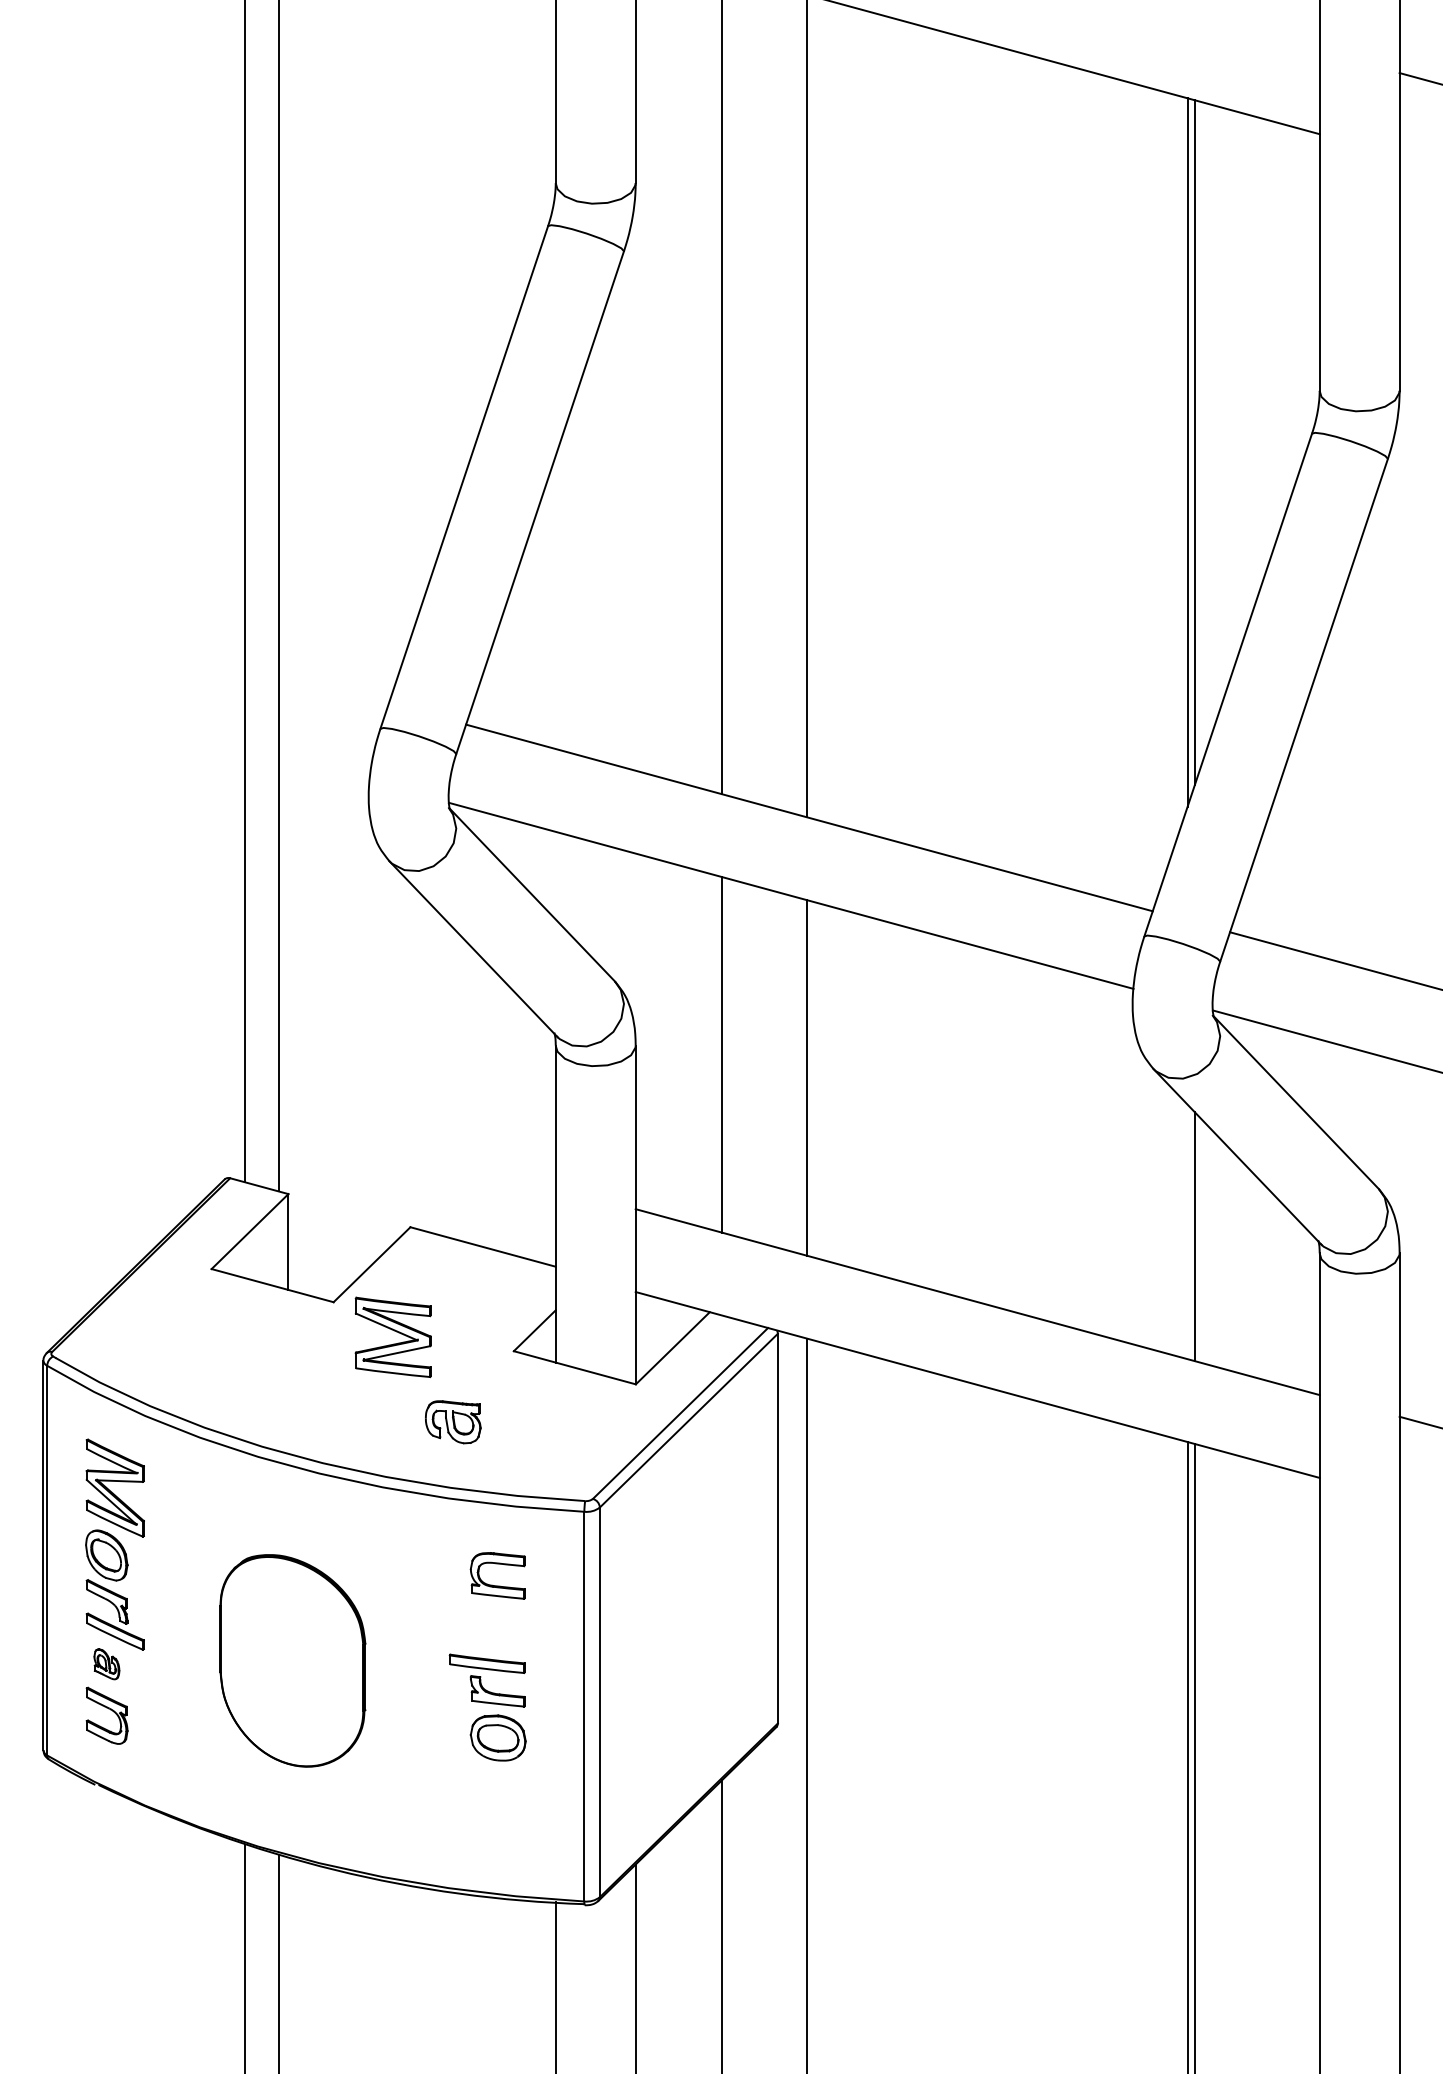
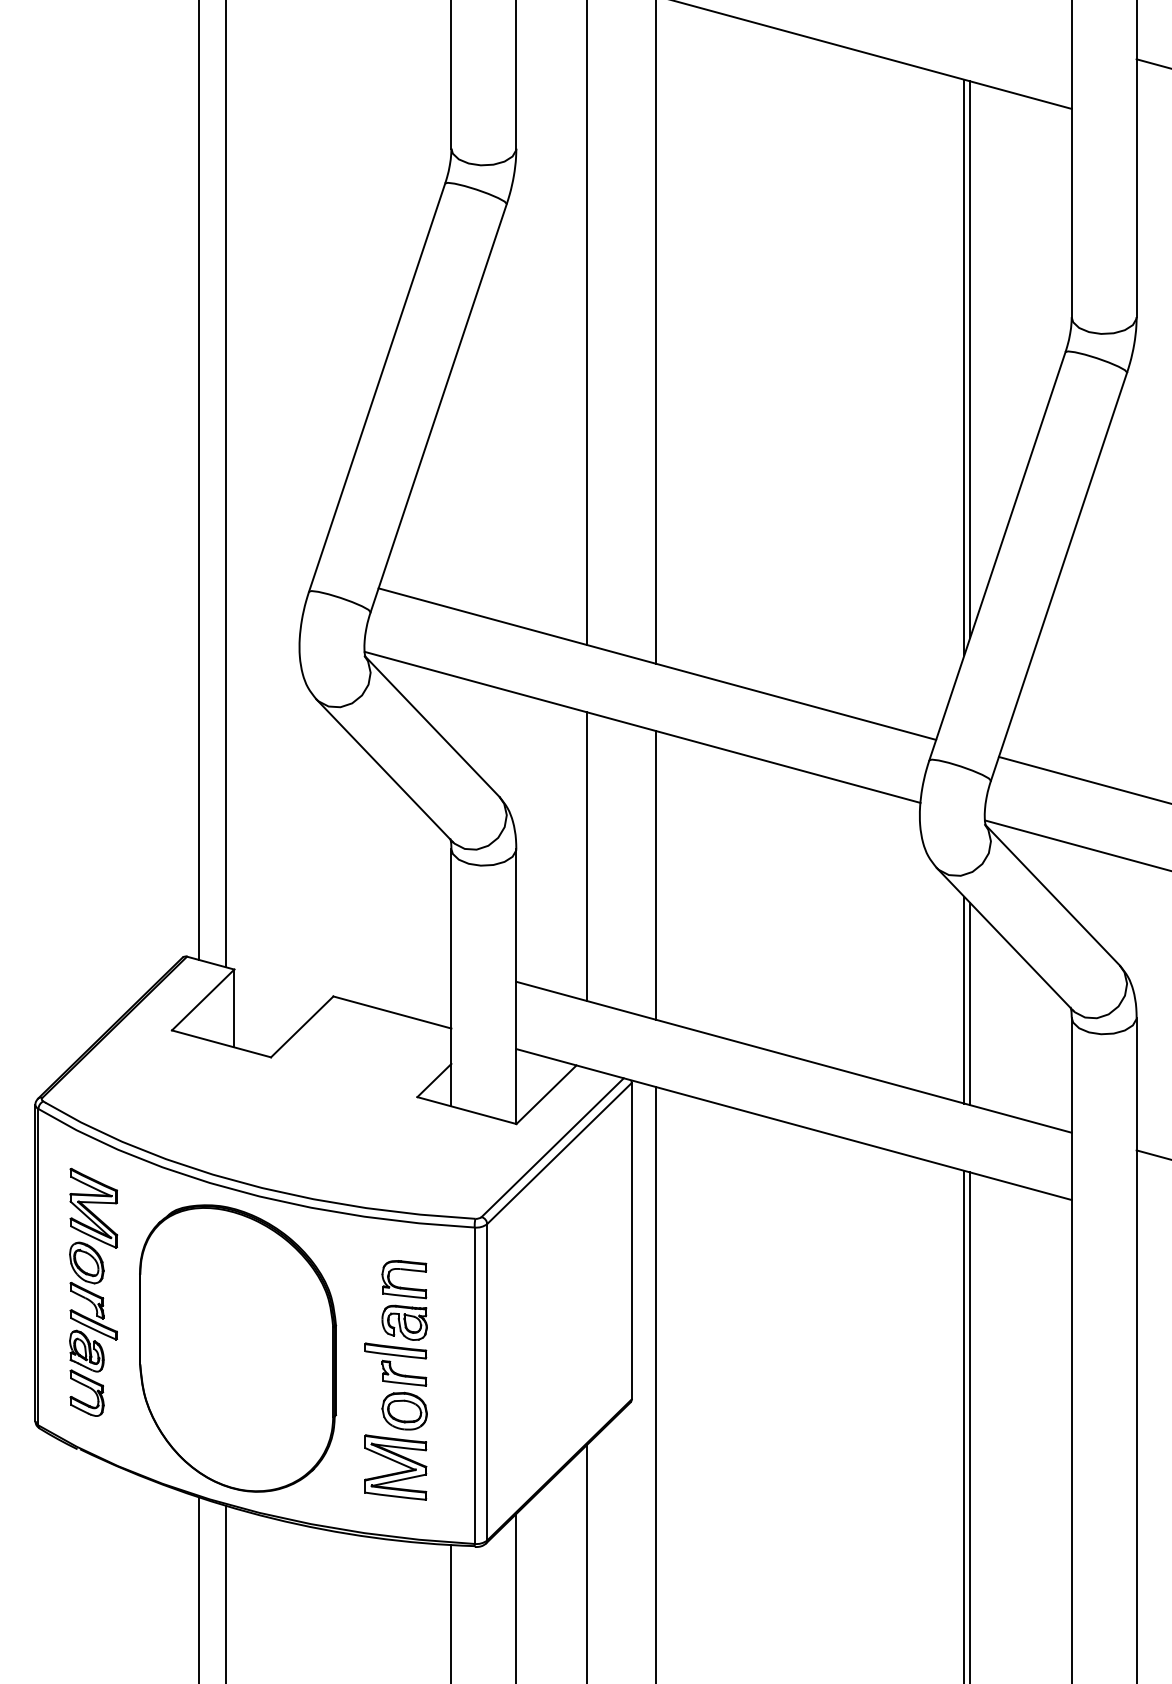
line: (1187, 1231) -> (964, 999), added
part: (393, 1343) -> (395, 1472), moved
part: (453, 1422) -> (404, 1323), moved
part: (292, 1660) -> (237, 1348), size x1.67
part: (106, 1664) -> (86, 1351), size x1.67

